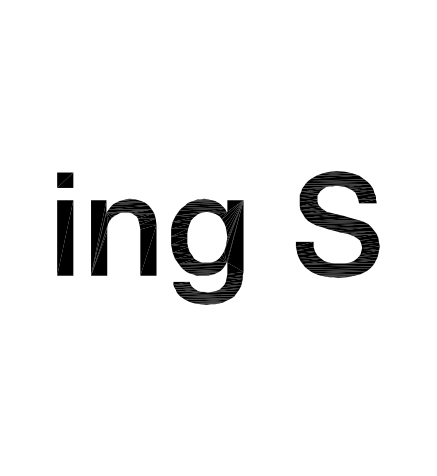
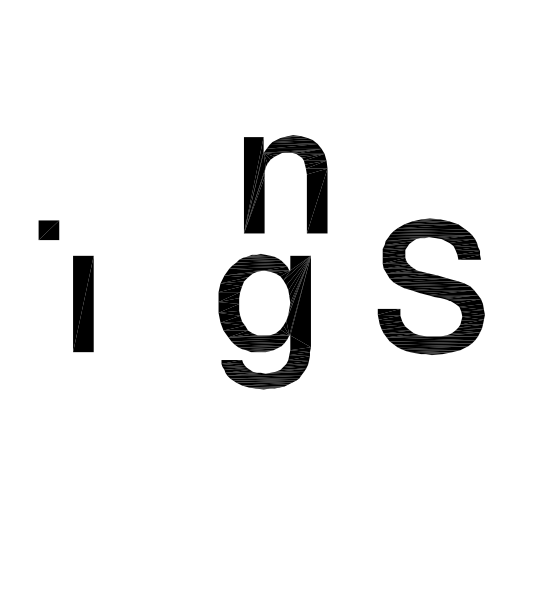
part: (65, 179) -> (49, 229), moved
part: (107, 236) -> (264, 183), moved

